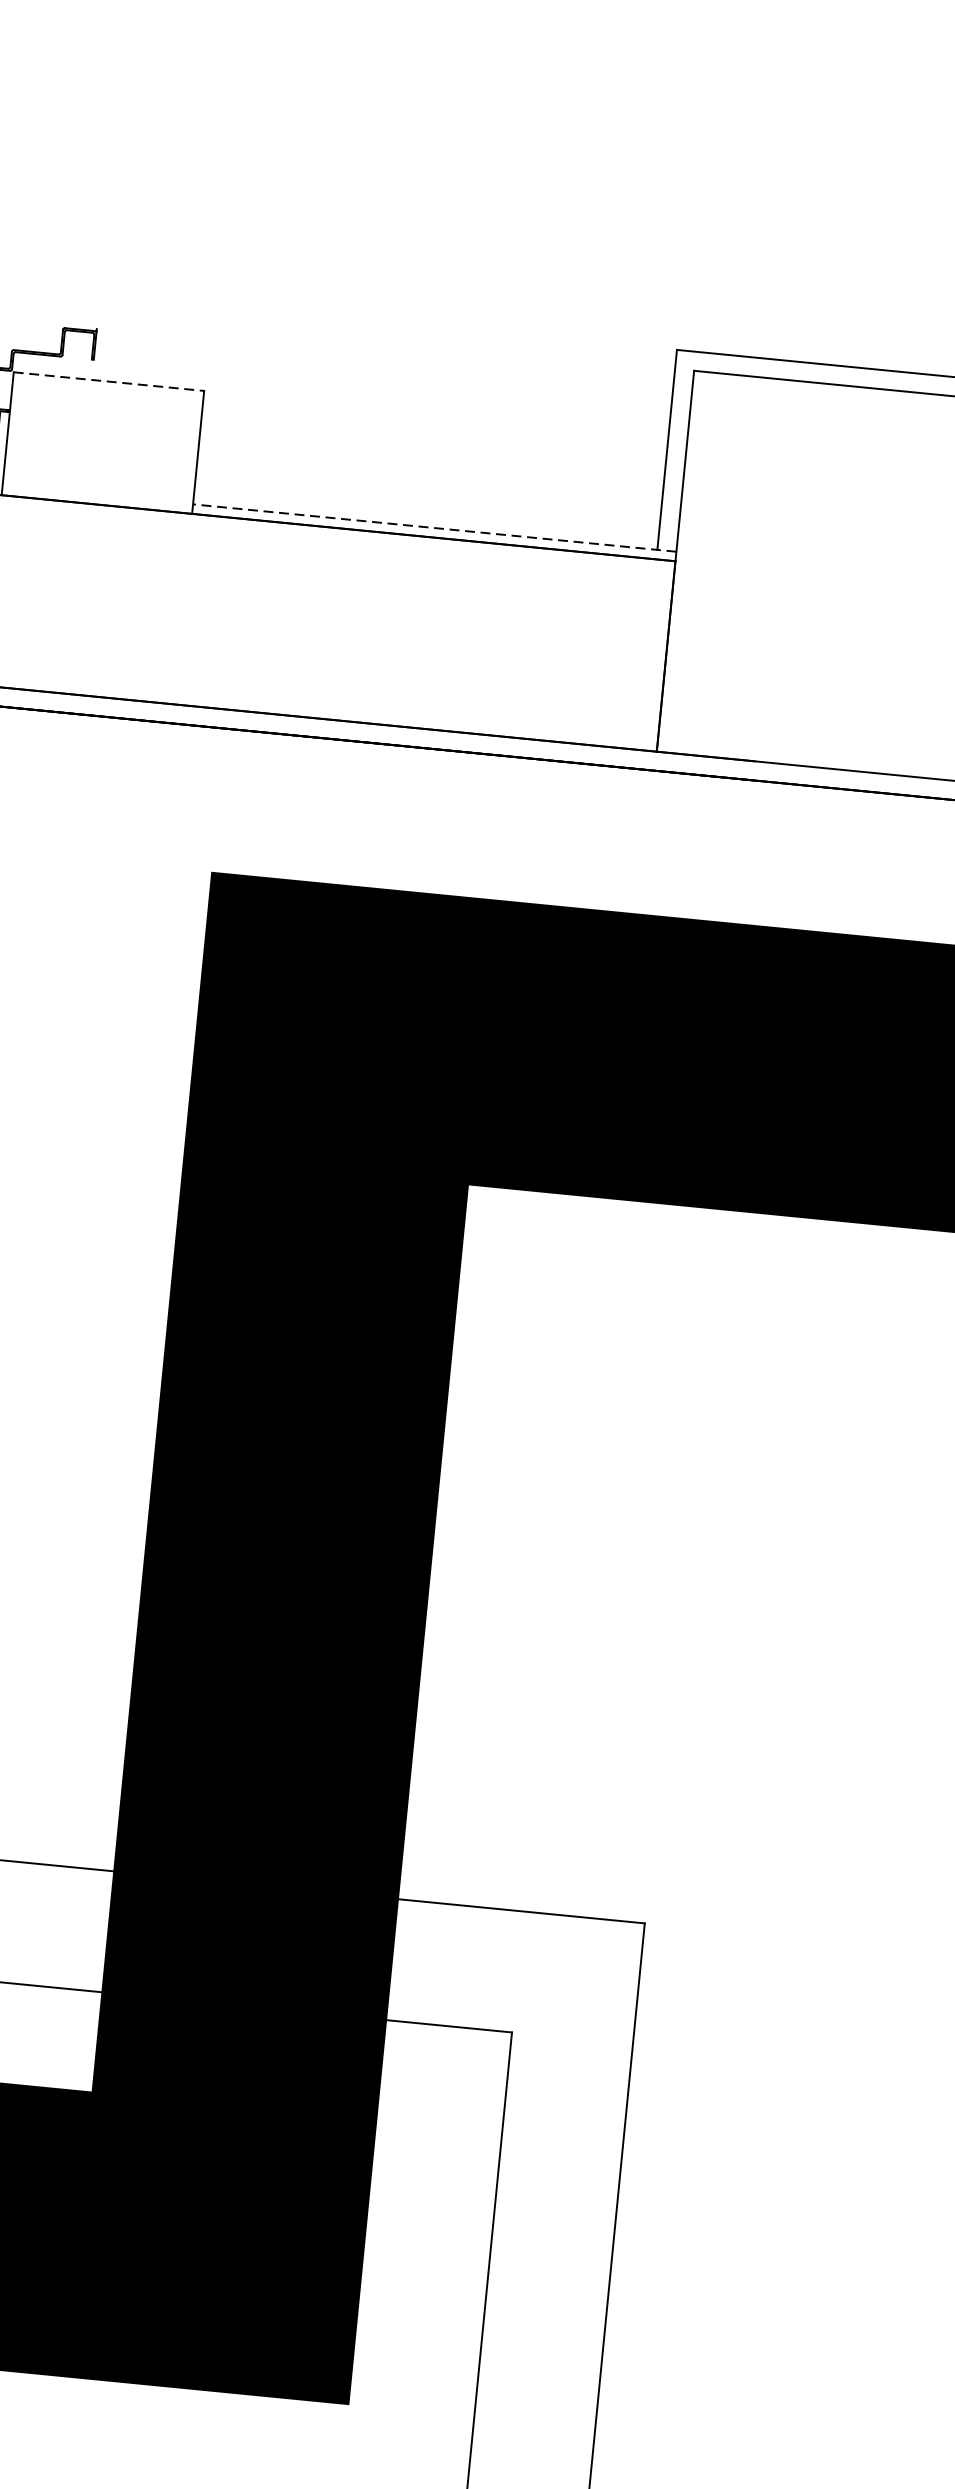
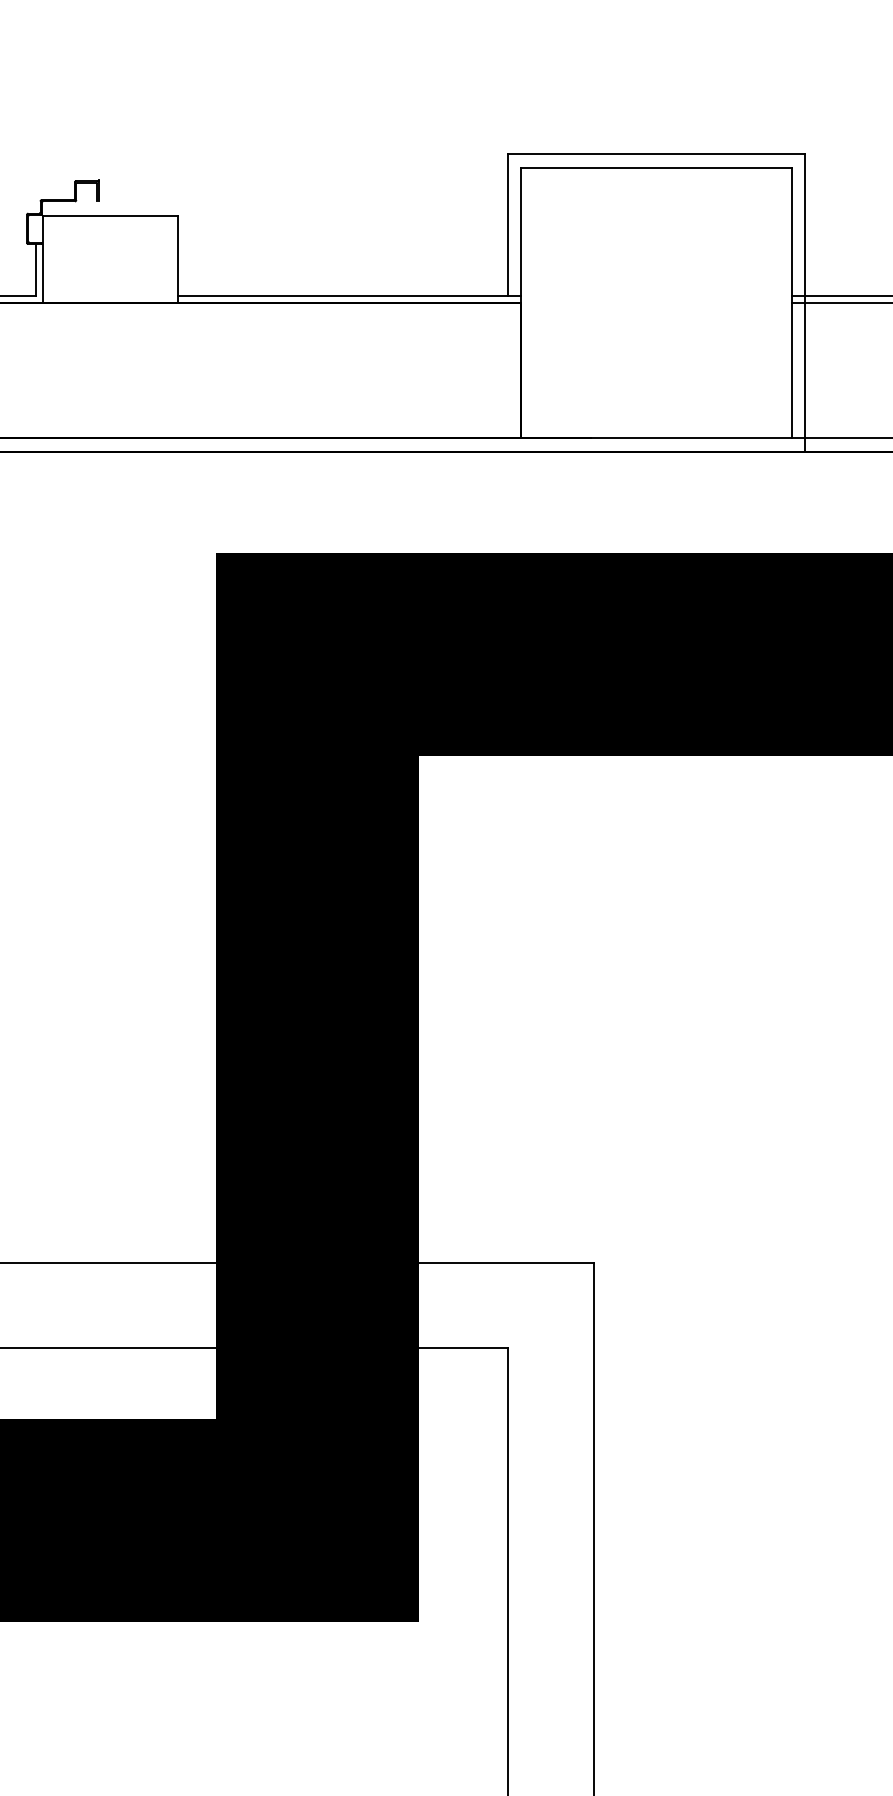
line: (108, 381) -> (110, 215), dashed -> solid
line: (434, 528) -> (349, 296), dashed -> solid

